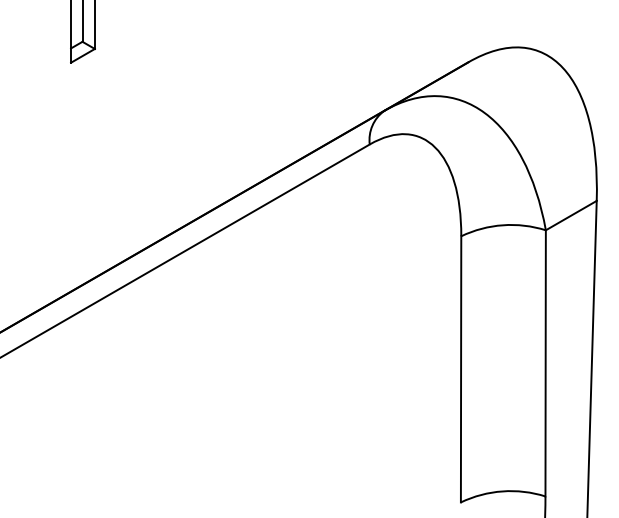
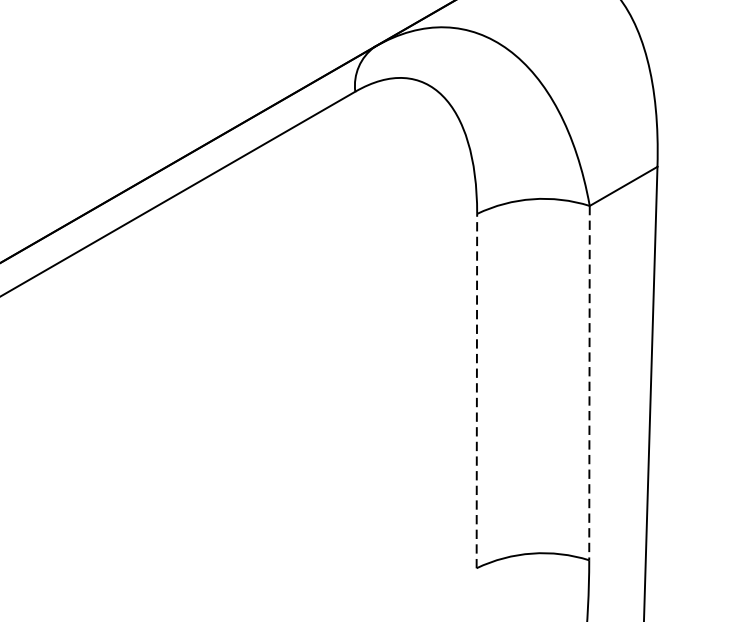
line: (545, 363) -> (589, 383), solid -> dashed
line: (461, 368) -> (477, 389), solid -> dashed

